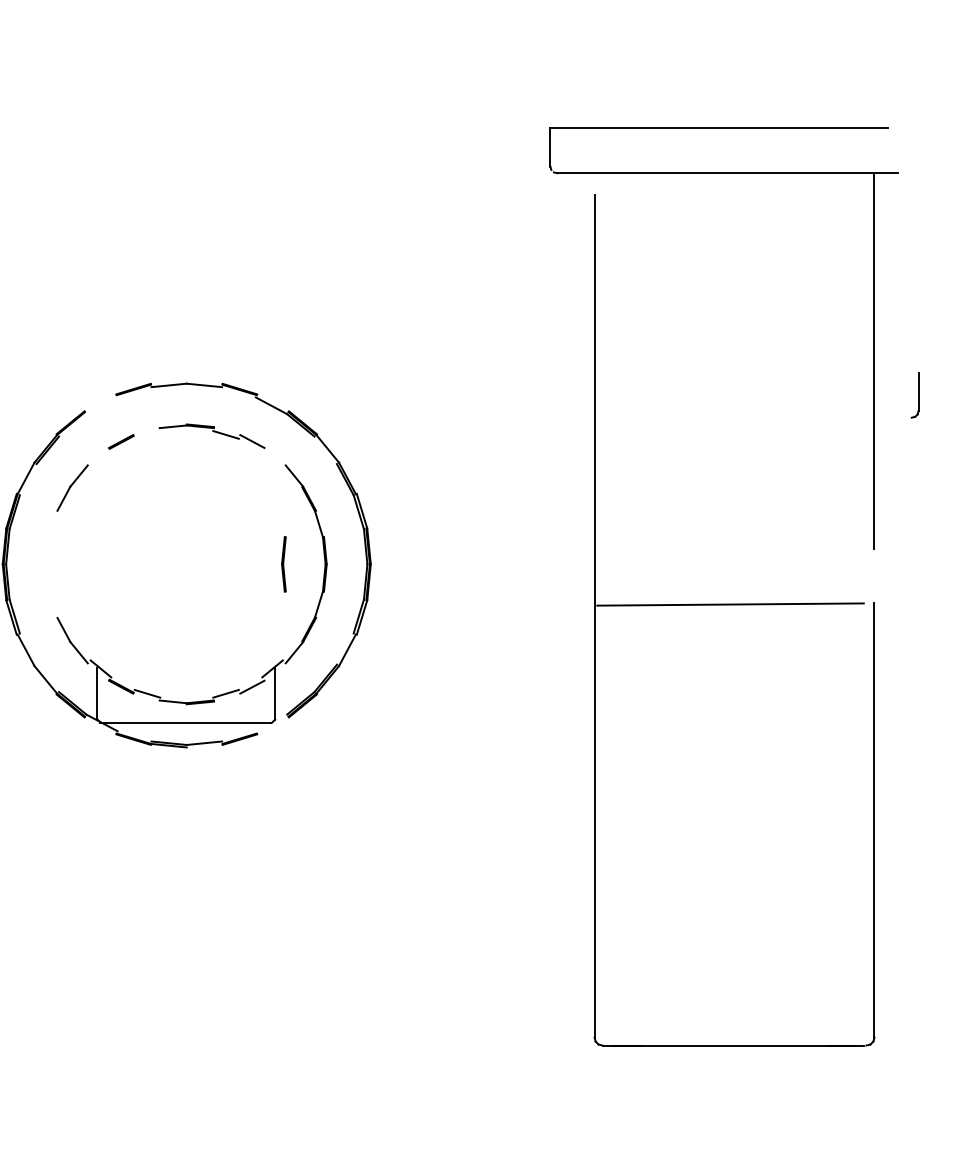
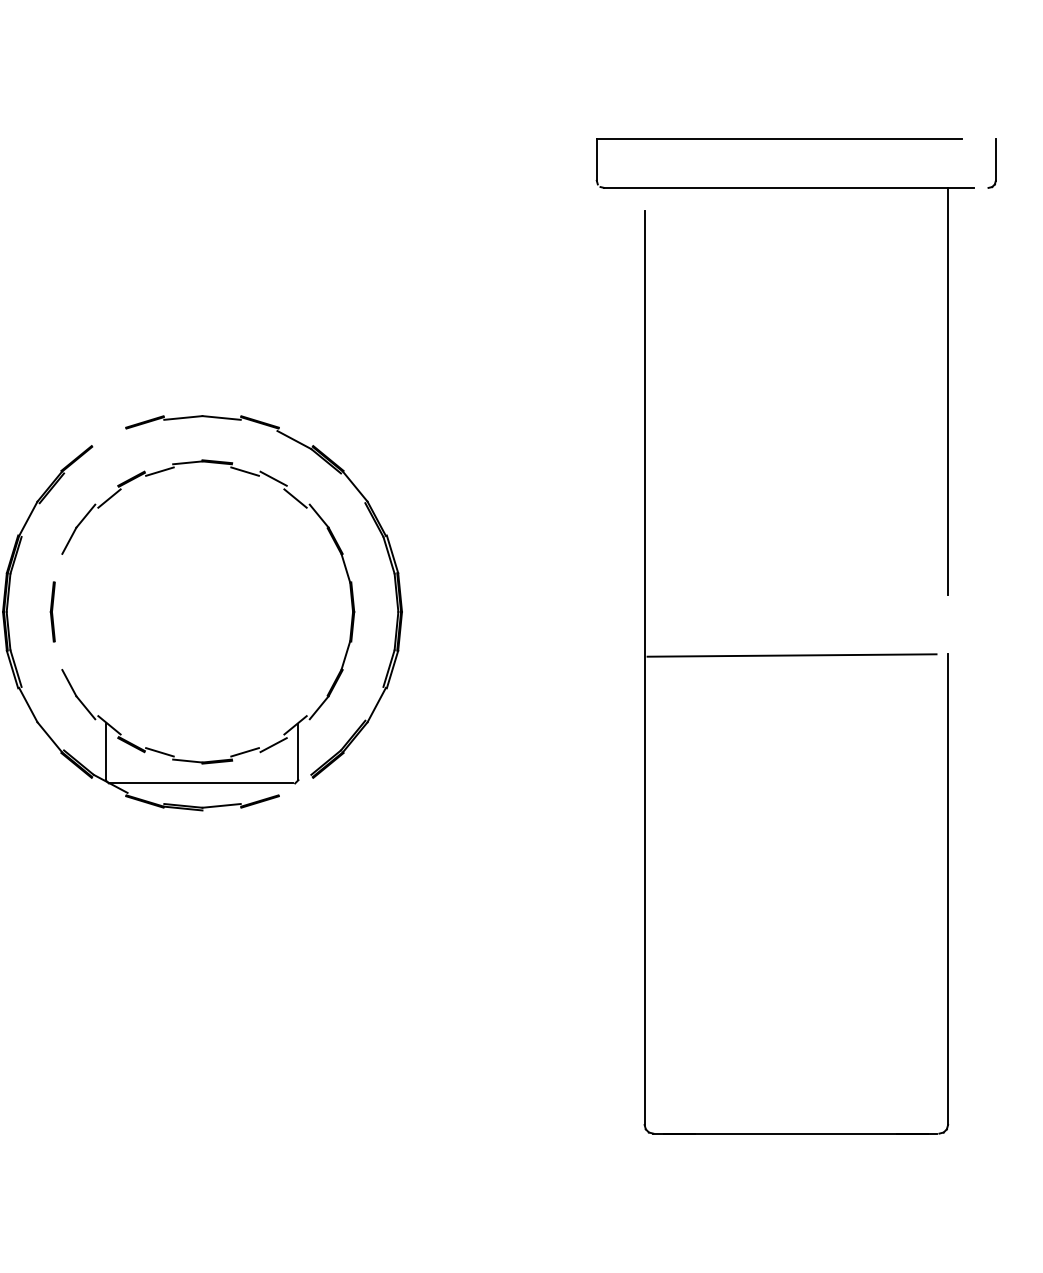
part: (914, 395) -> (991, 163), moved
line: (147, 434) -> (159, 471), added
line: (100, 459) -> (109, 498), added
line: (272, 459) -> (295, 498), added
part: (283, 563) -> (52, 611), moved

